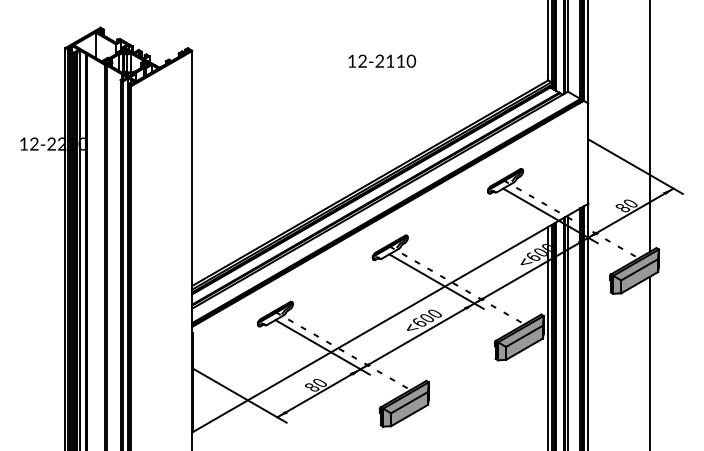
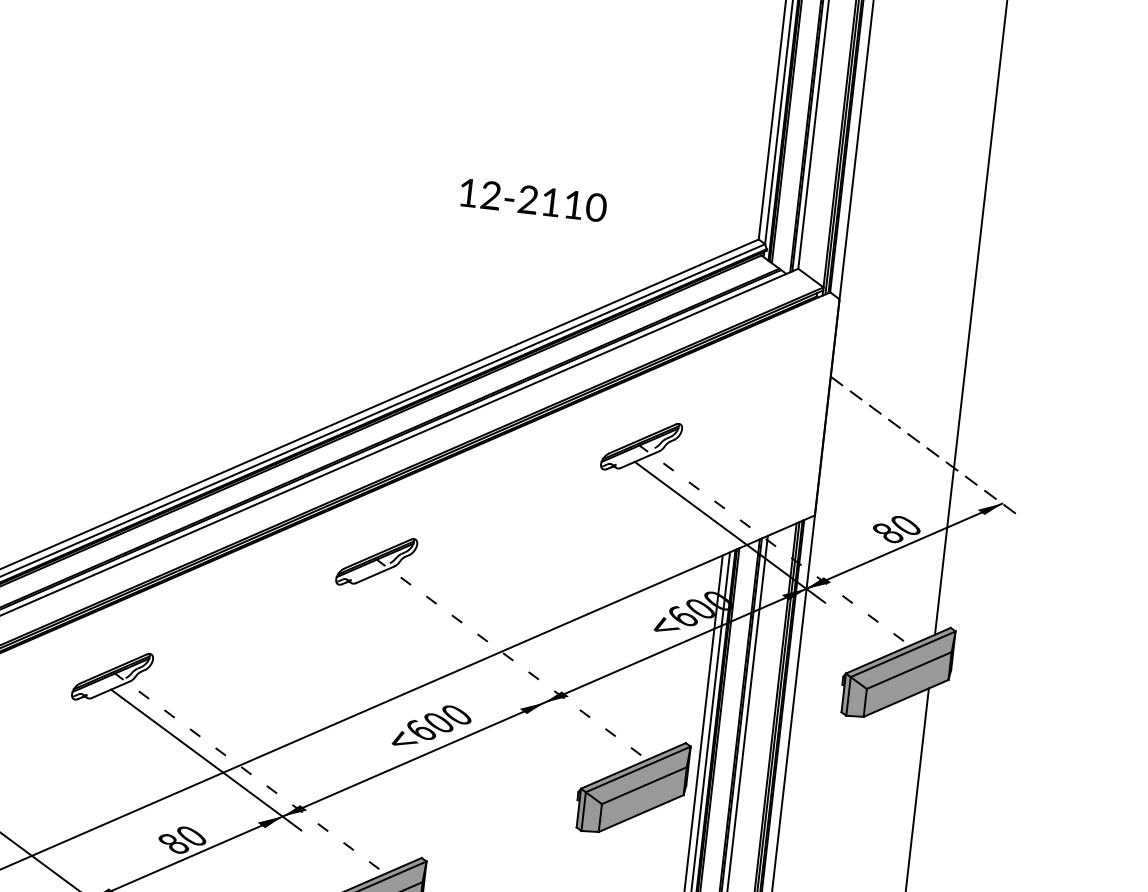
text: (382, 60) -> (534, 198), moved
line: (635, 166) -> (925, 446), solid -> dashed
line: (436, 281) -> (468, 645), removed

